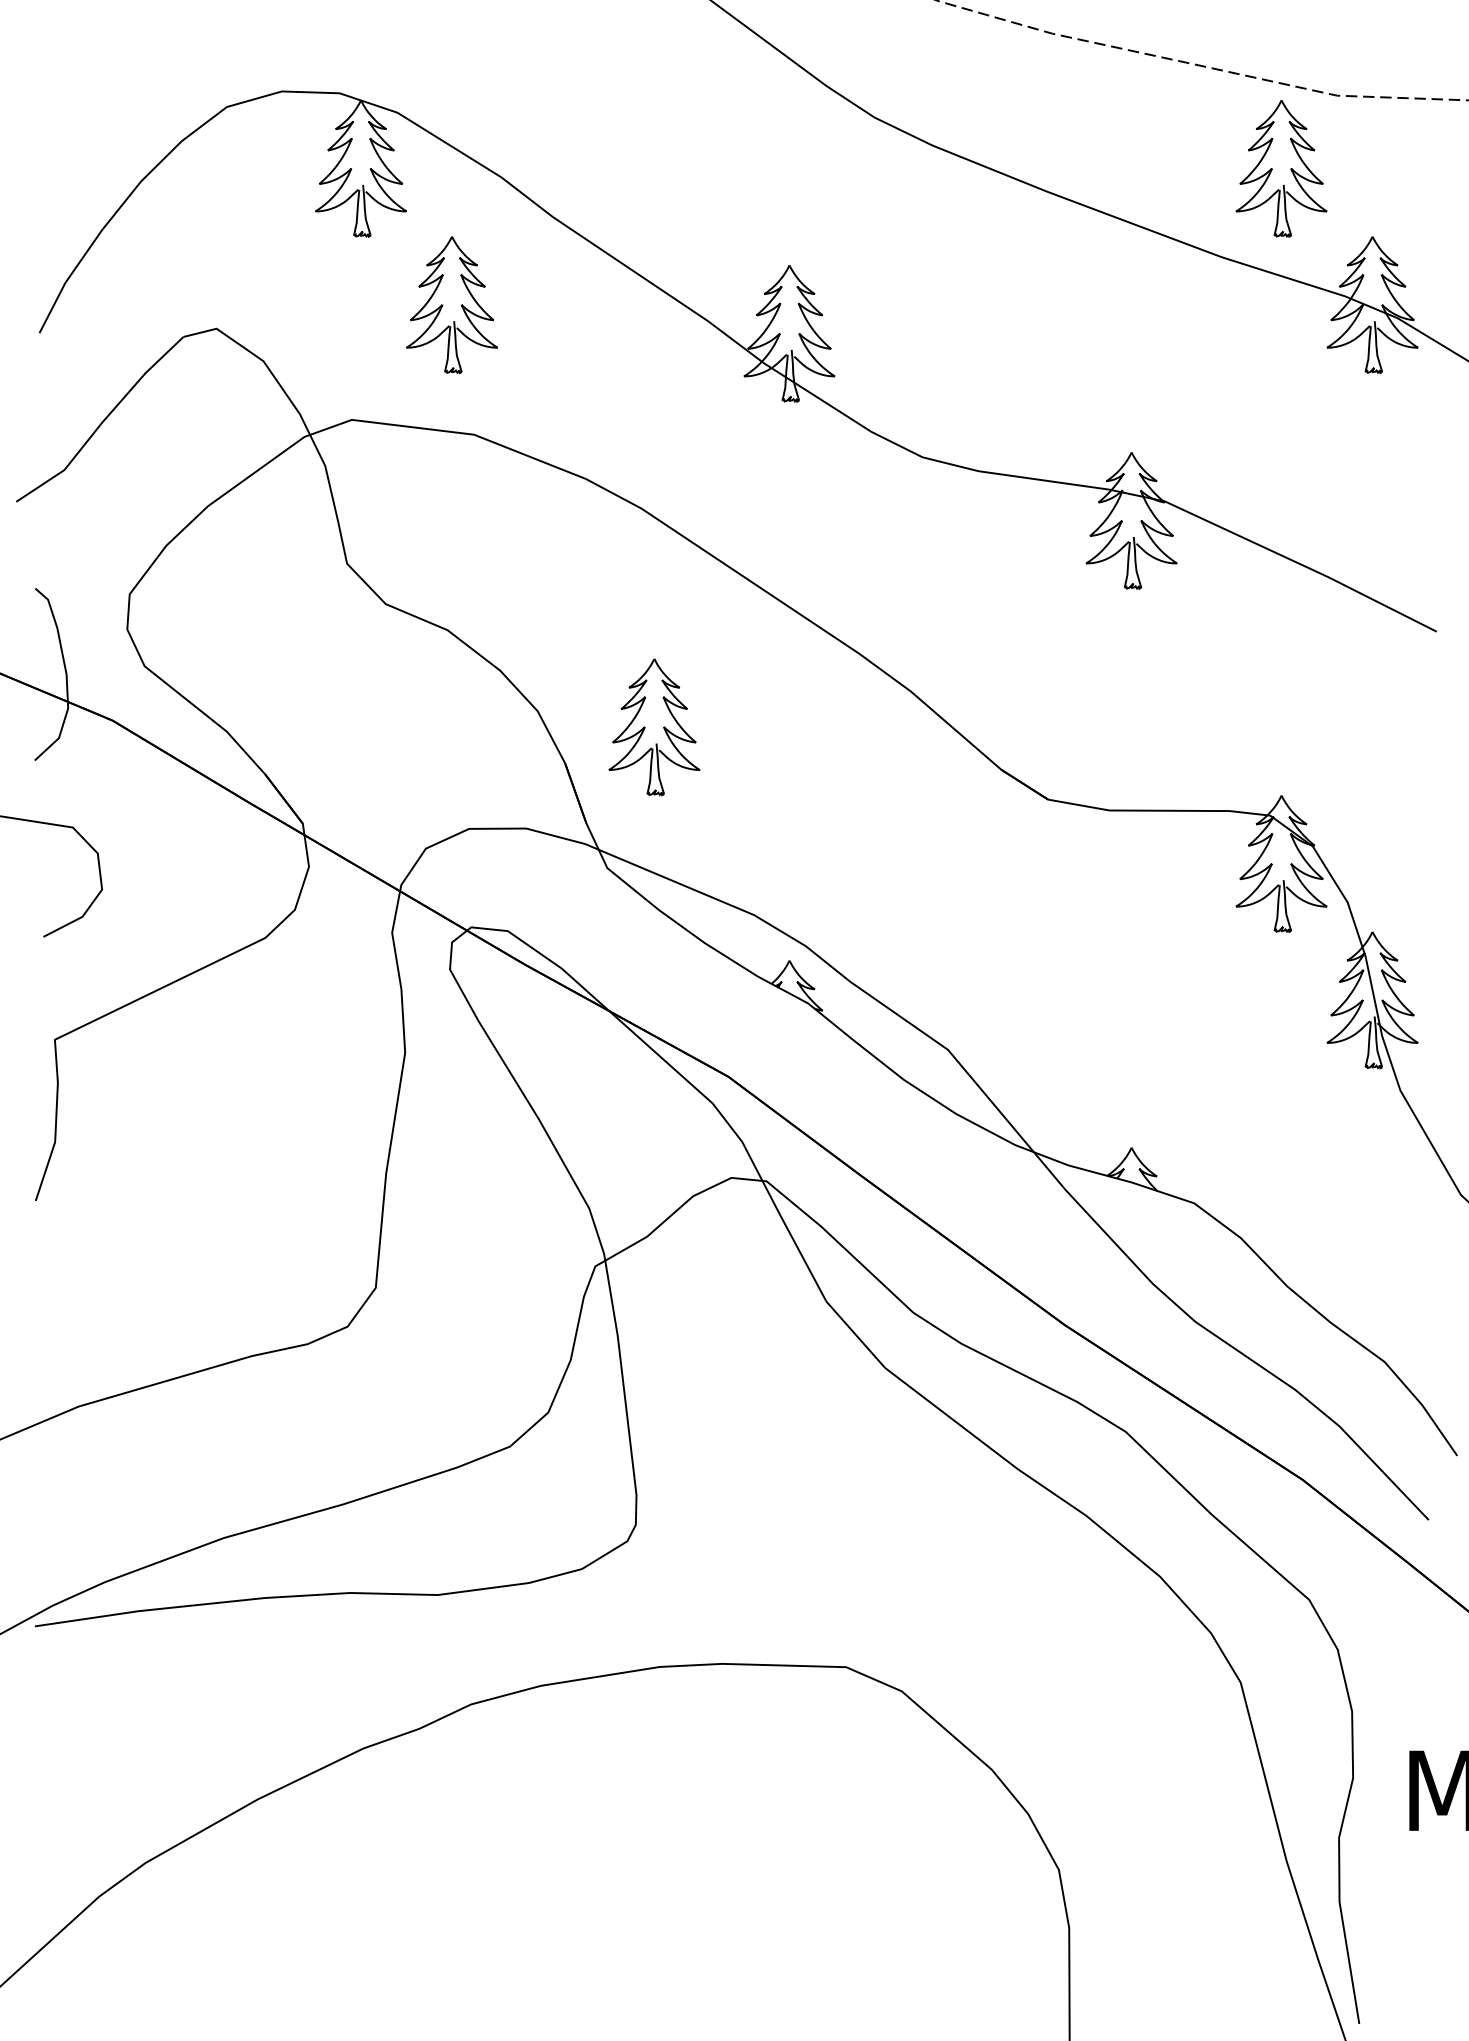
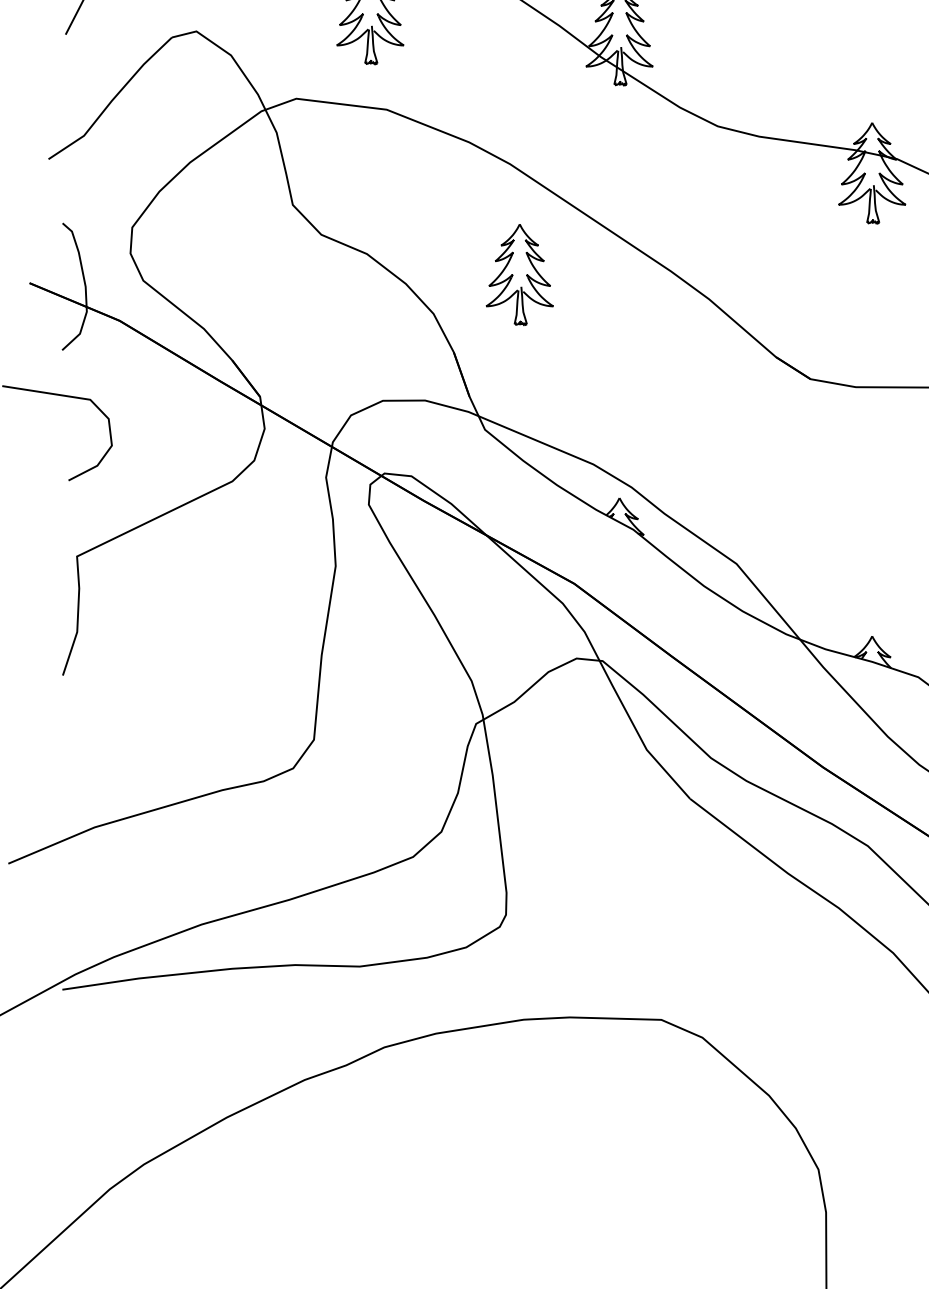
part: (654, 727) -> (519, 274), moved

